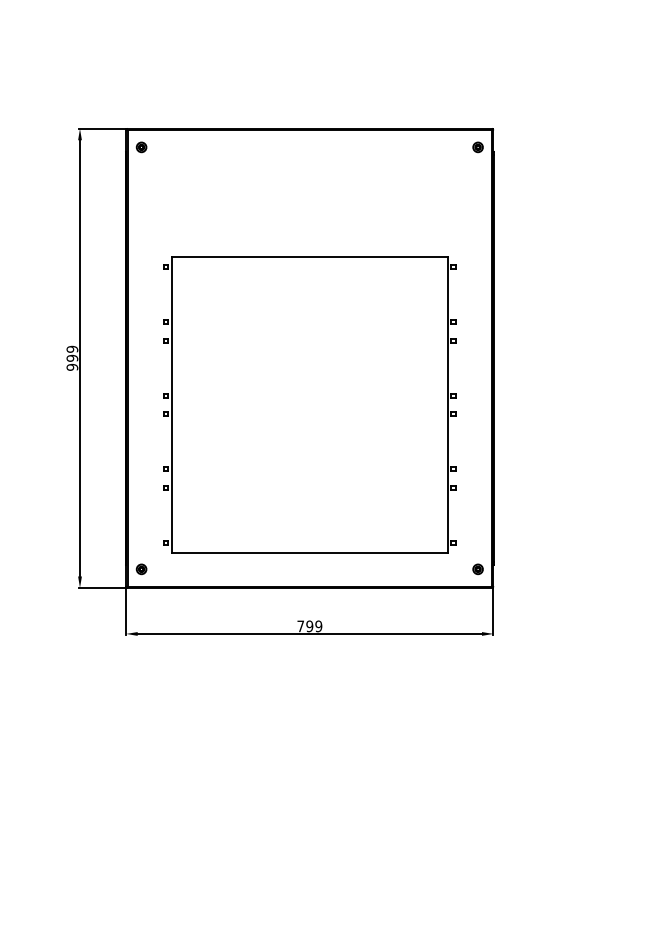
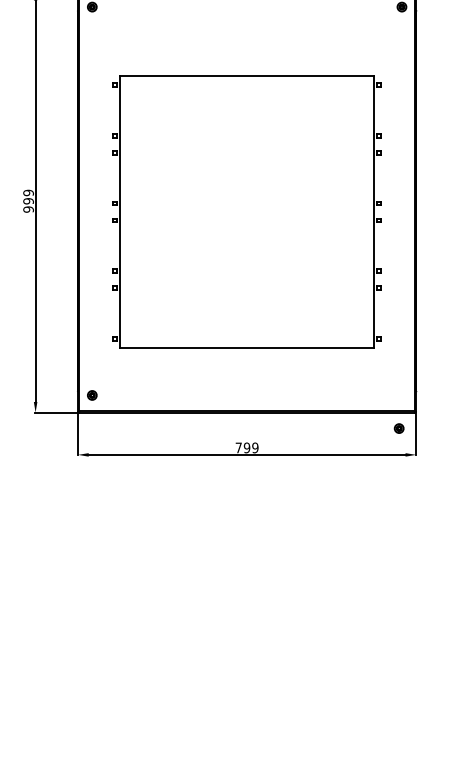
part: (309, 404) -> (246, 211), moved
part: (477, 569) -> (398, 428), moved

